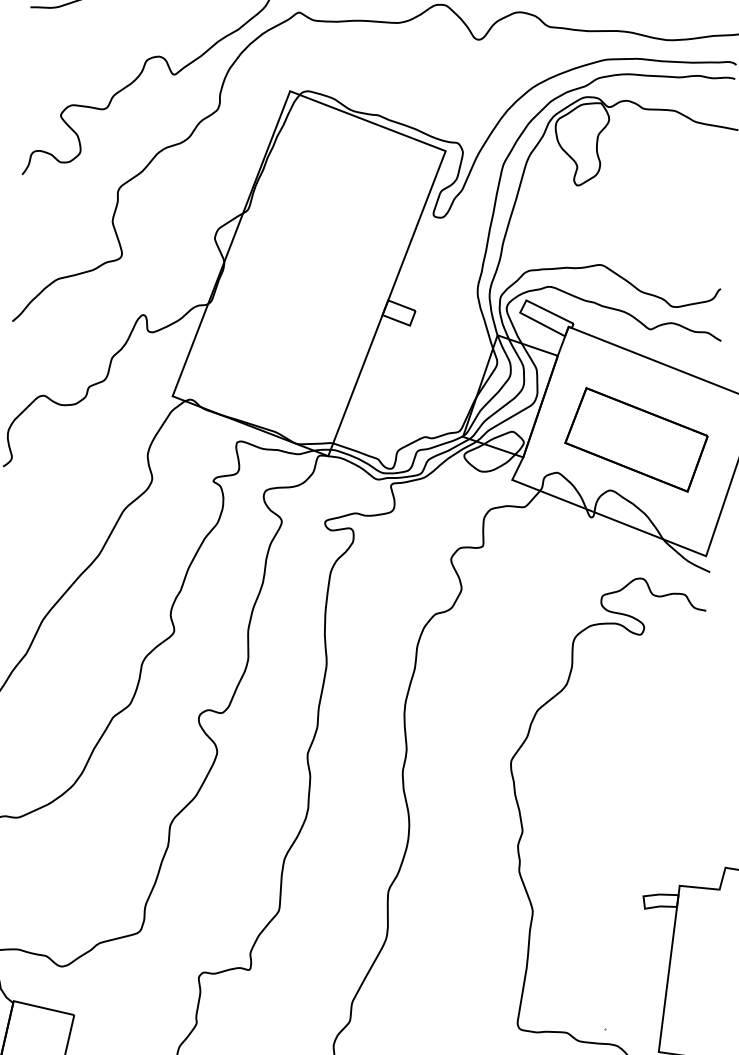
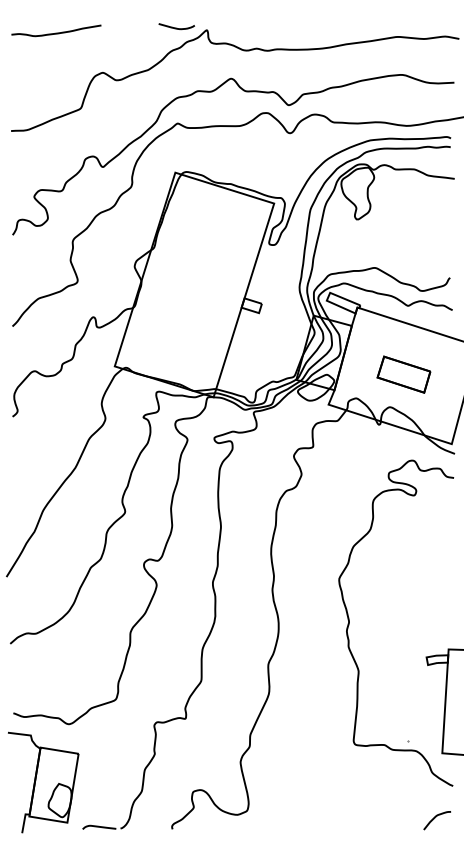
part: (635, 439) -> (403, 374), size x0.6

